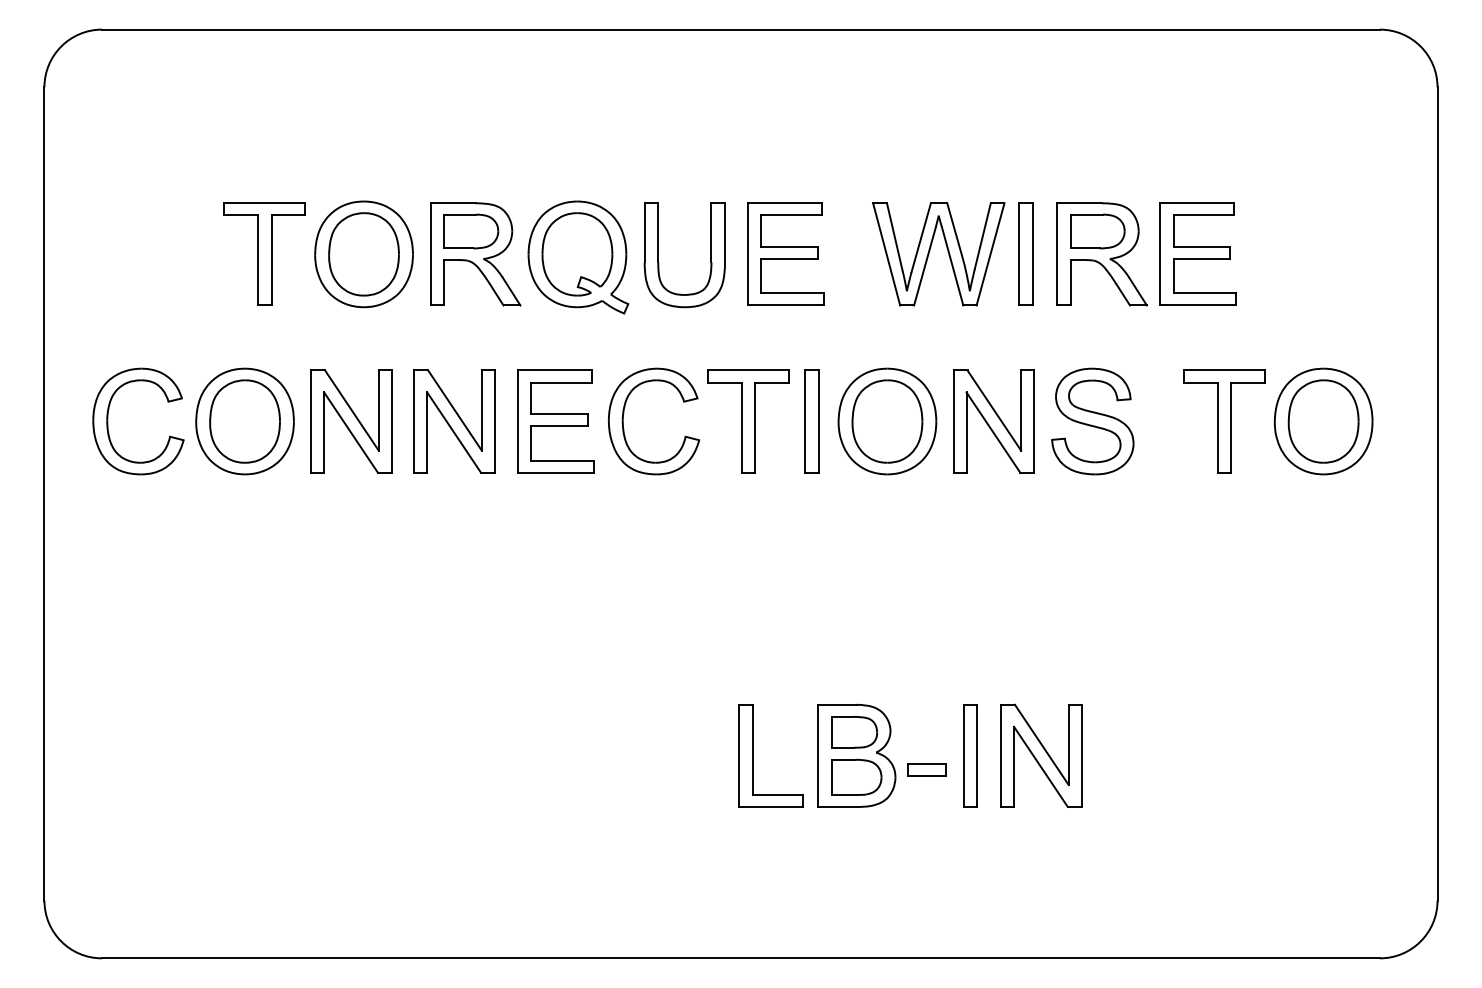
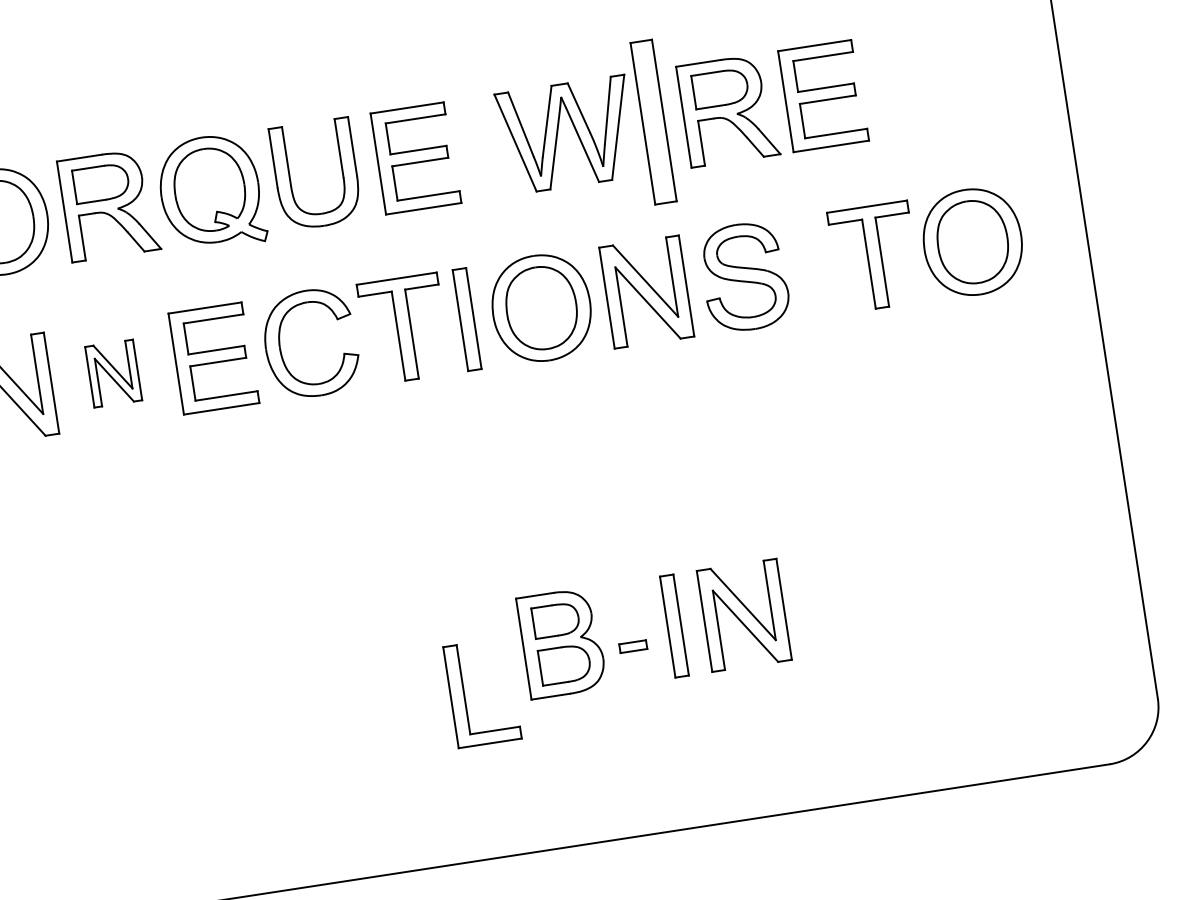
part: (1025, 253) -> (652, 121), size x1.6
part: (454, 421) -> (113, 373), size x0.6
part: (753, 755) -> (465, 695), moved
part: (926, 769) -> (632, 646), size x0.7

